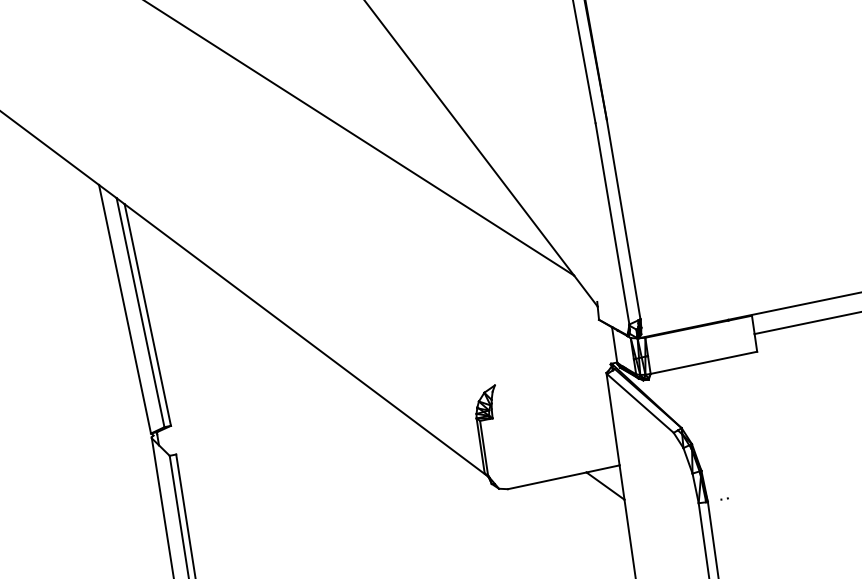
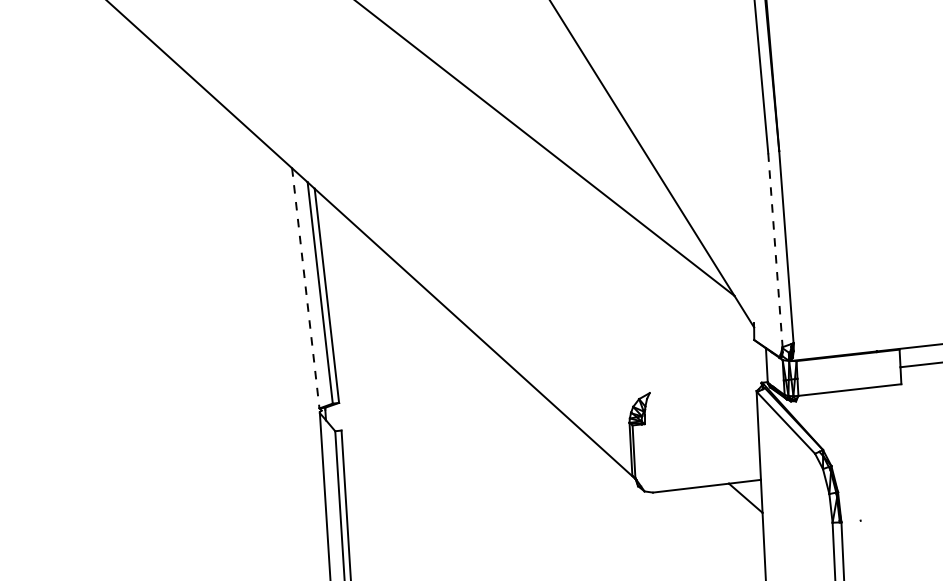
line: (612, 224) -> (775, 250), solid -> dashed
line: (124, 309) -> (305, 288), solid -> dashed

